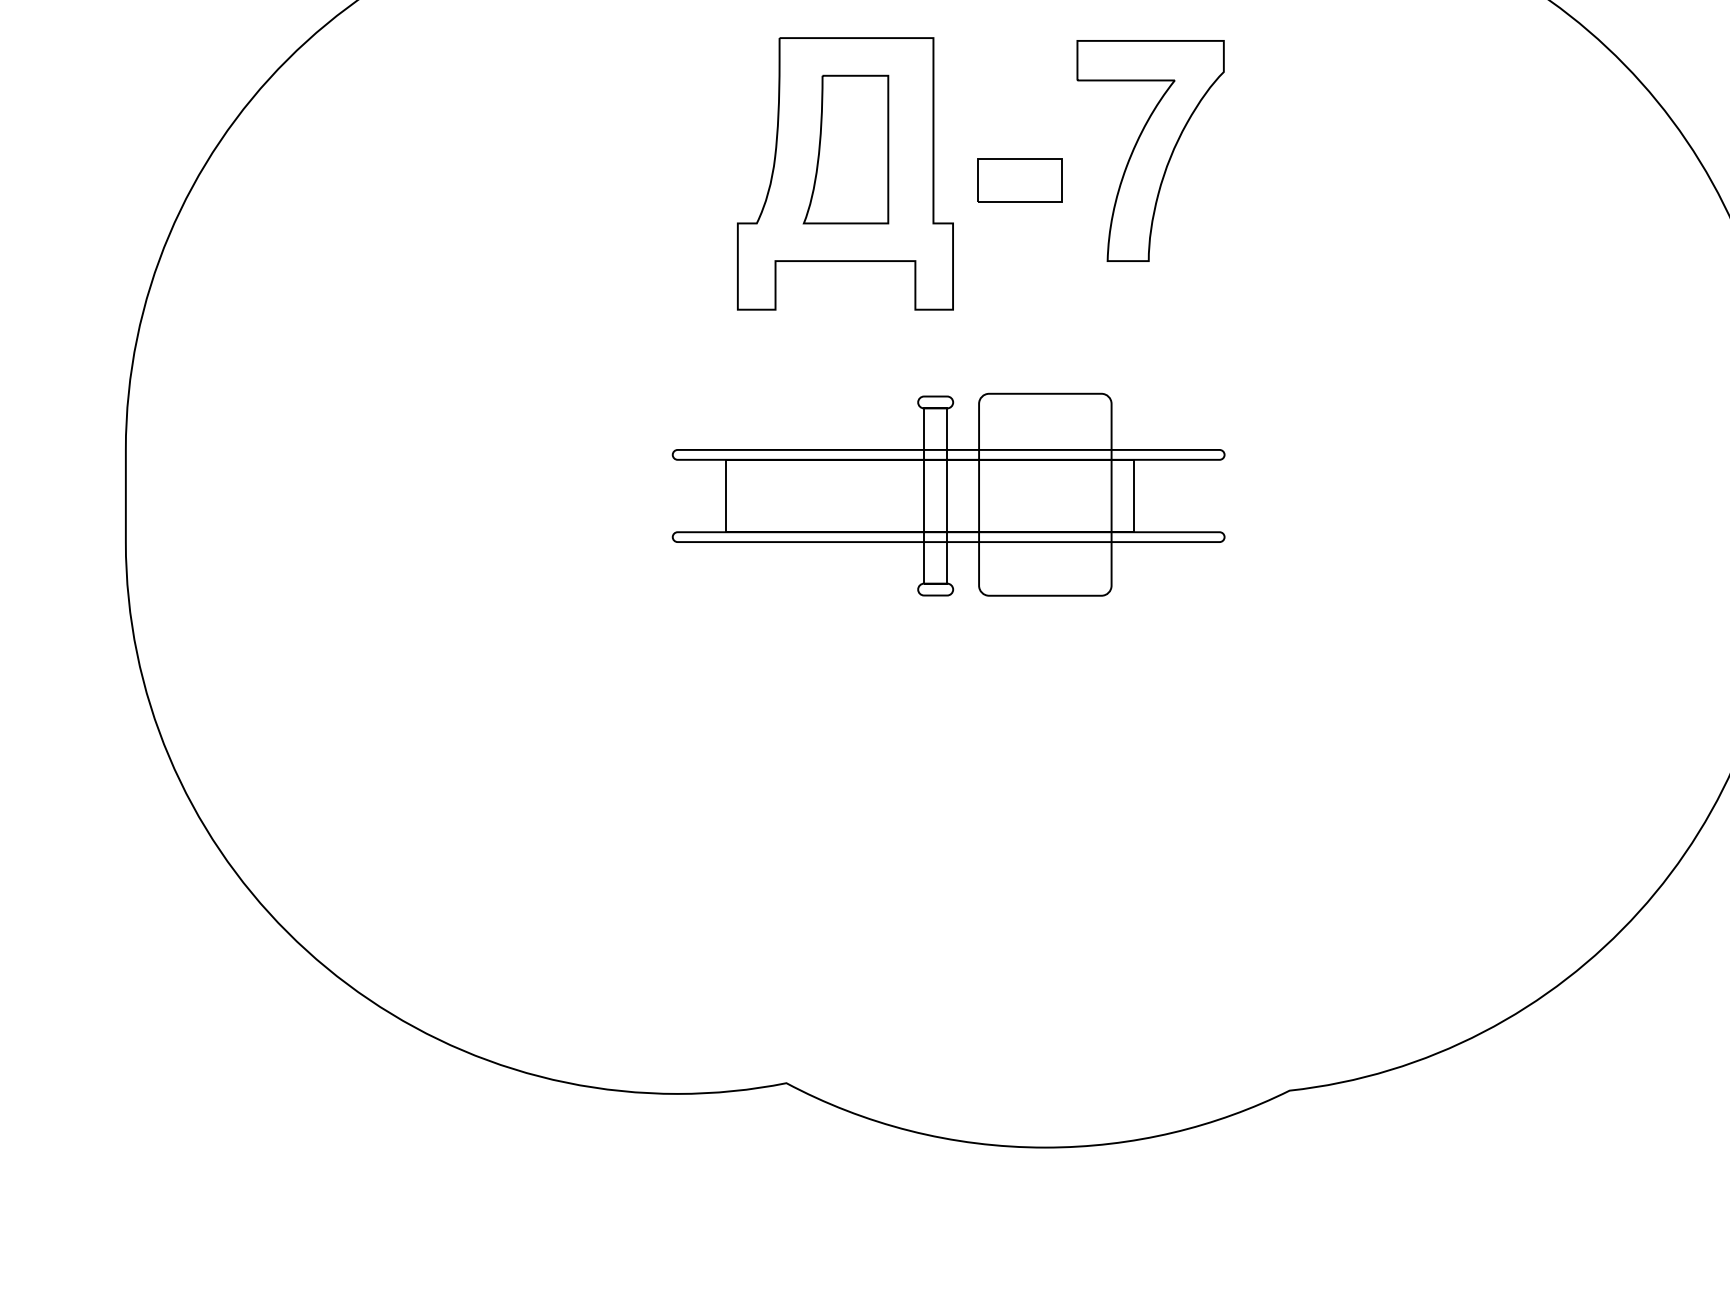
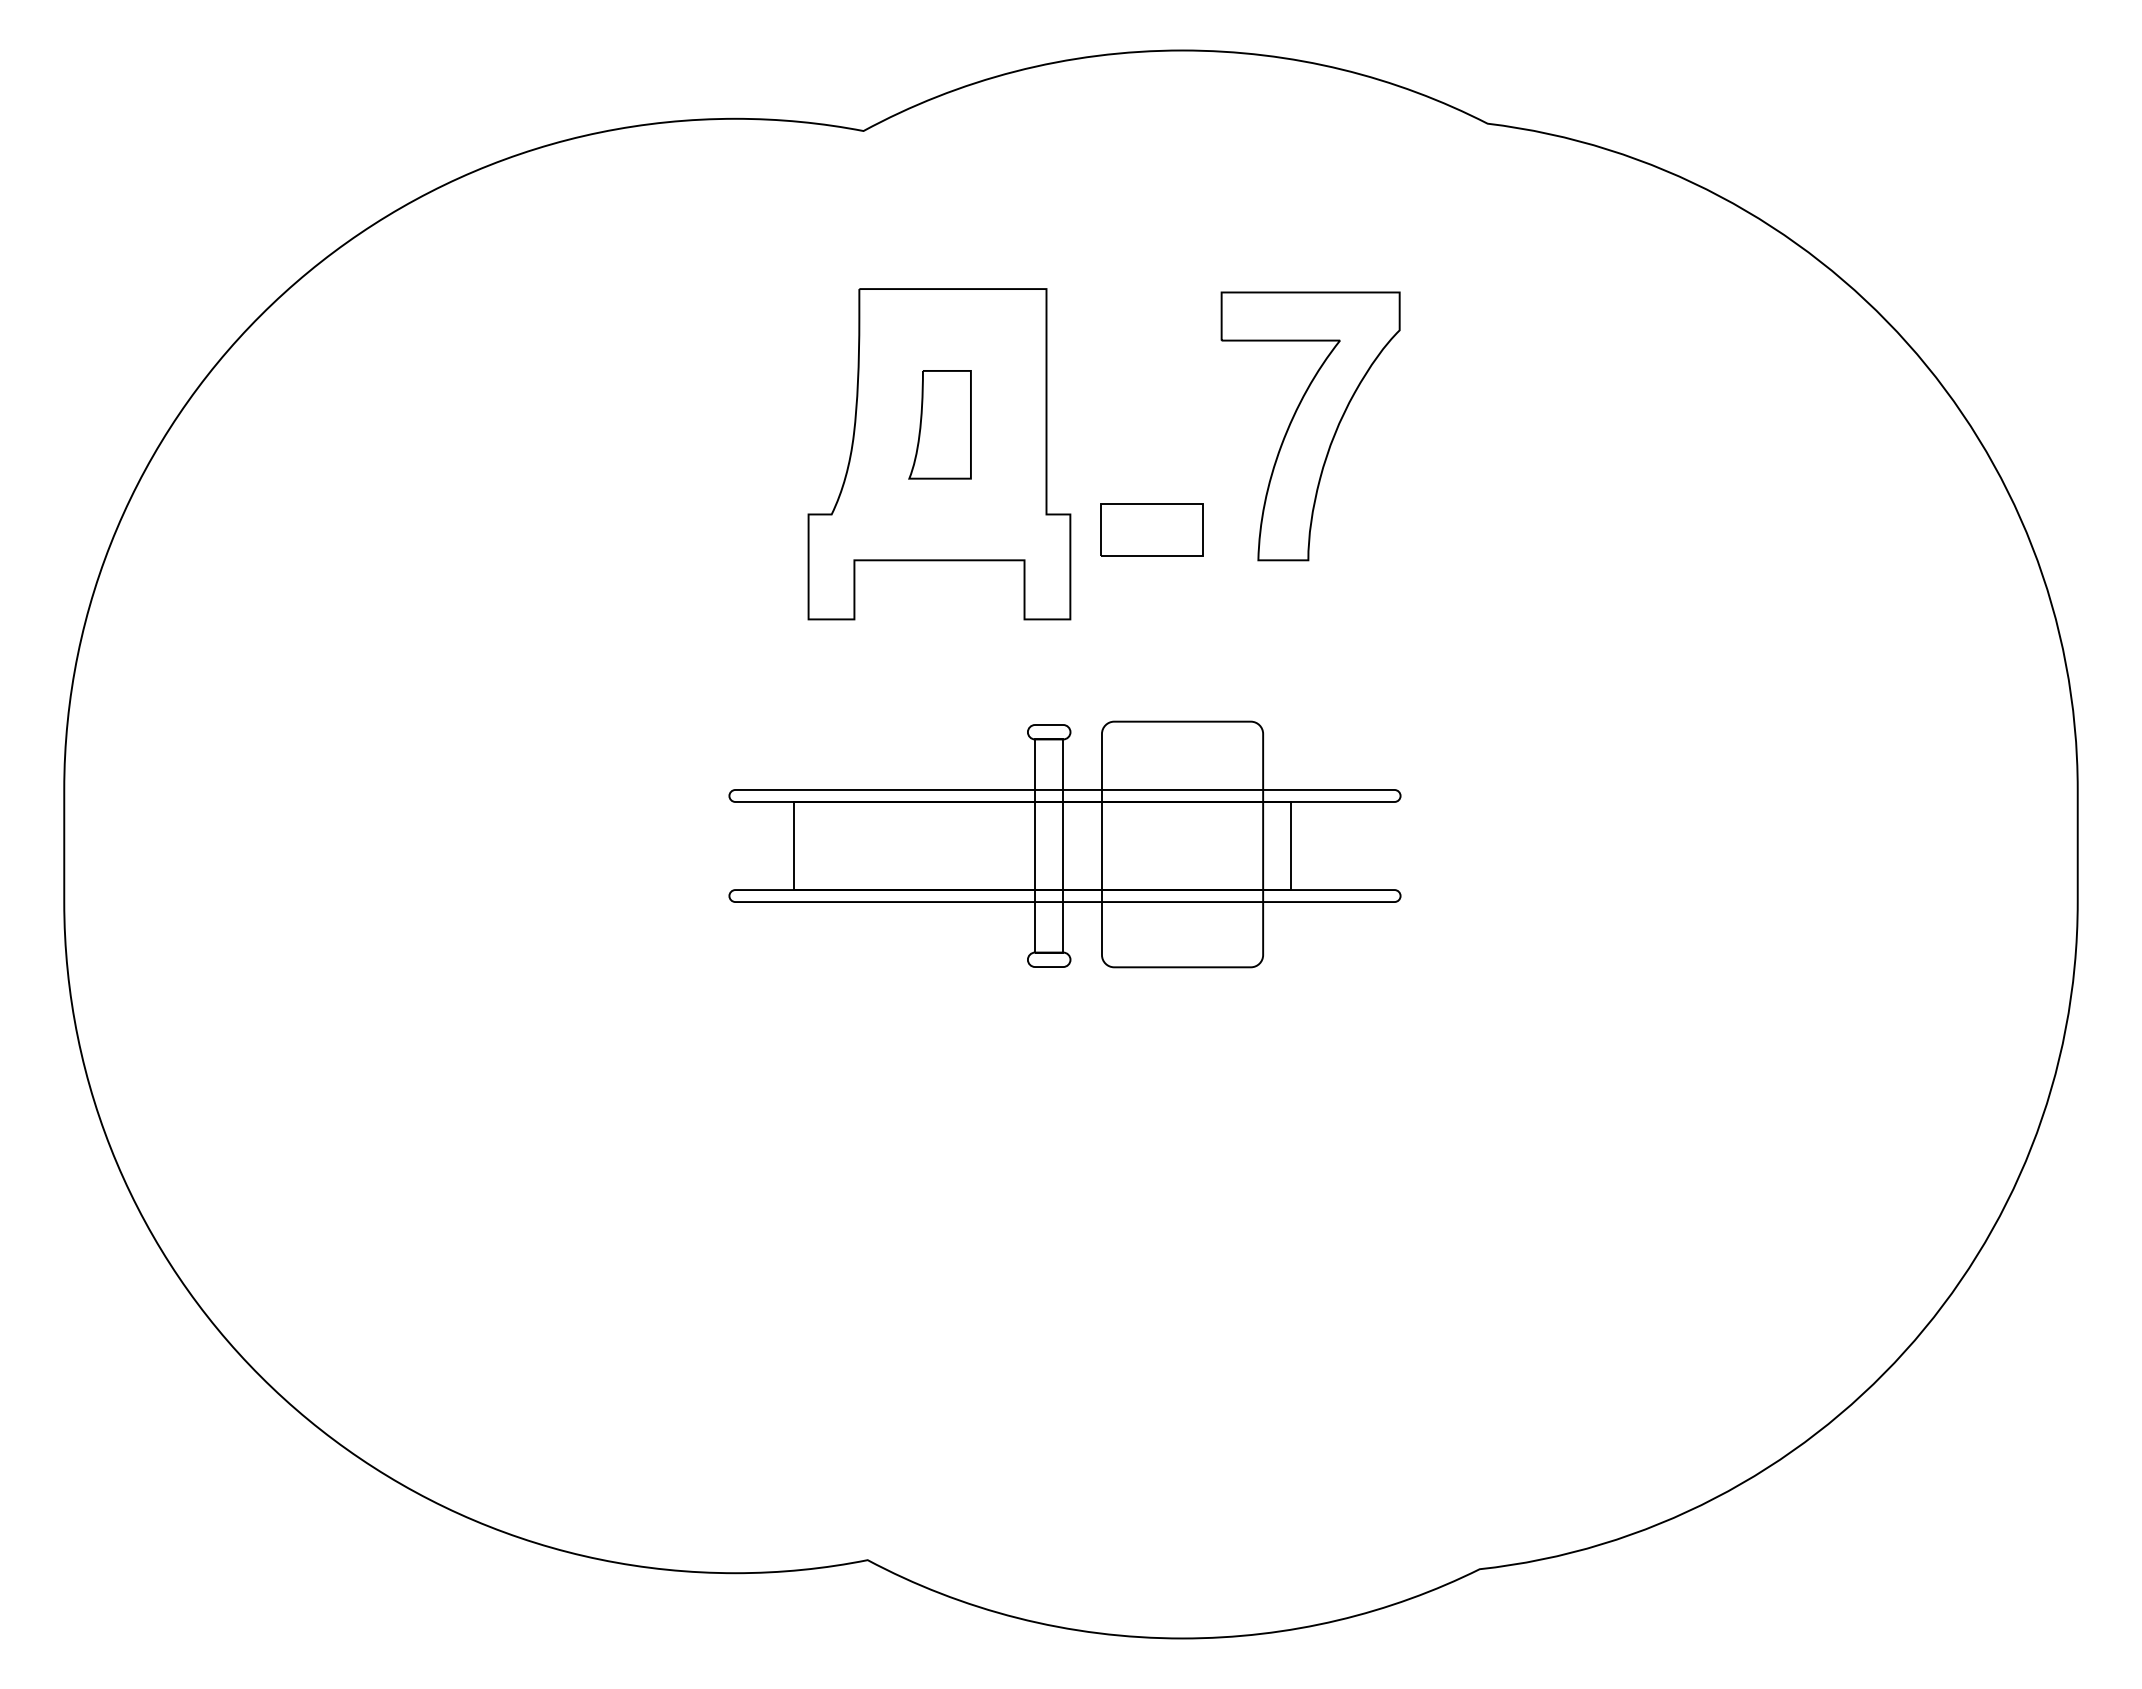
part: (845, 149) -> (939, 424), size x0.6
part: (1019, 179) -> (1151, 529), moved

